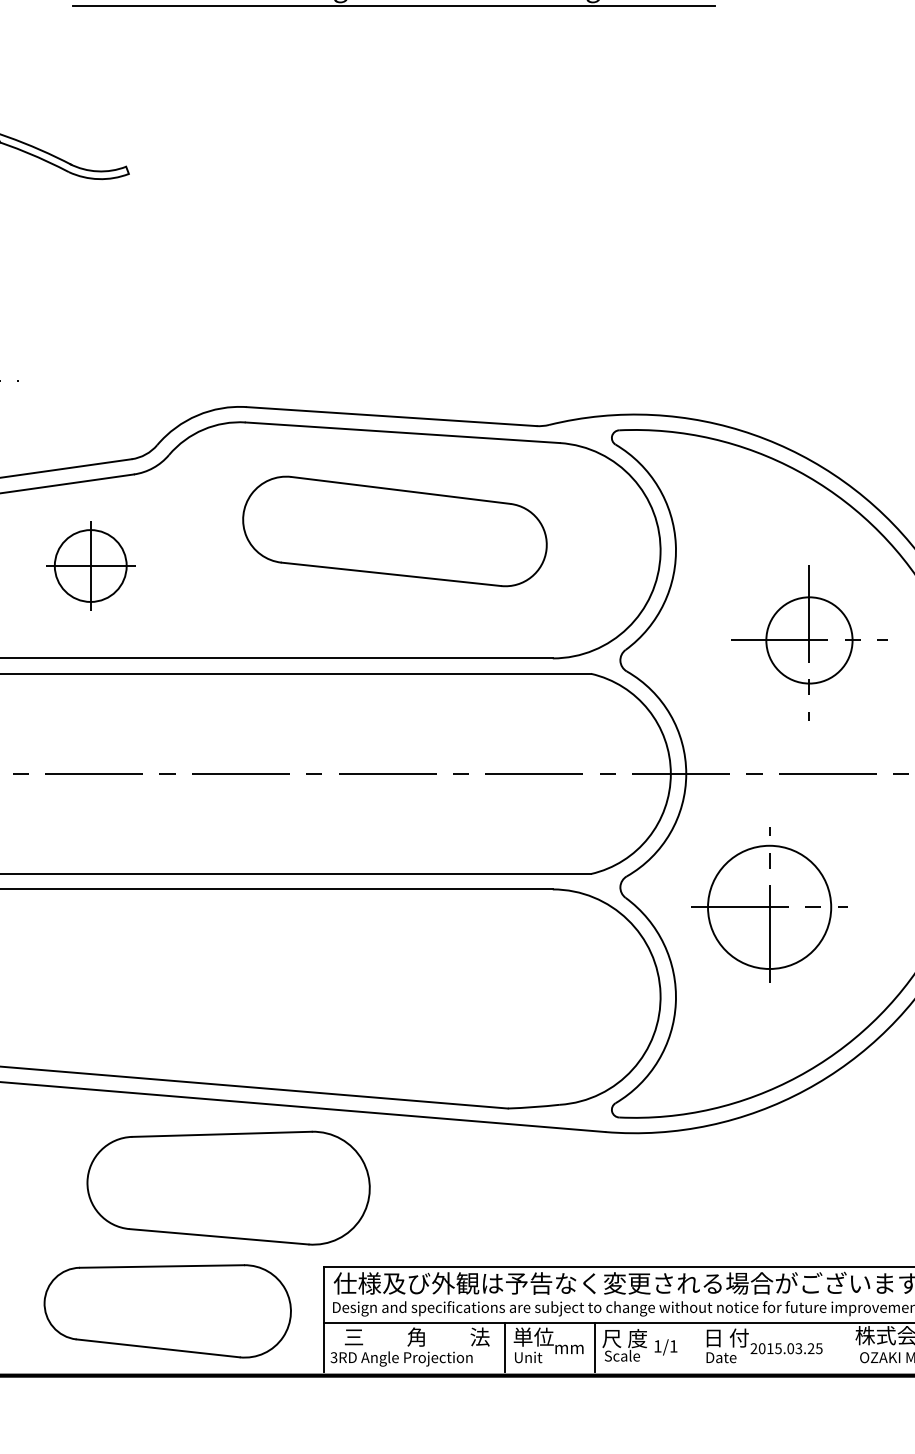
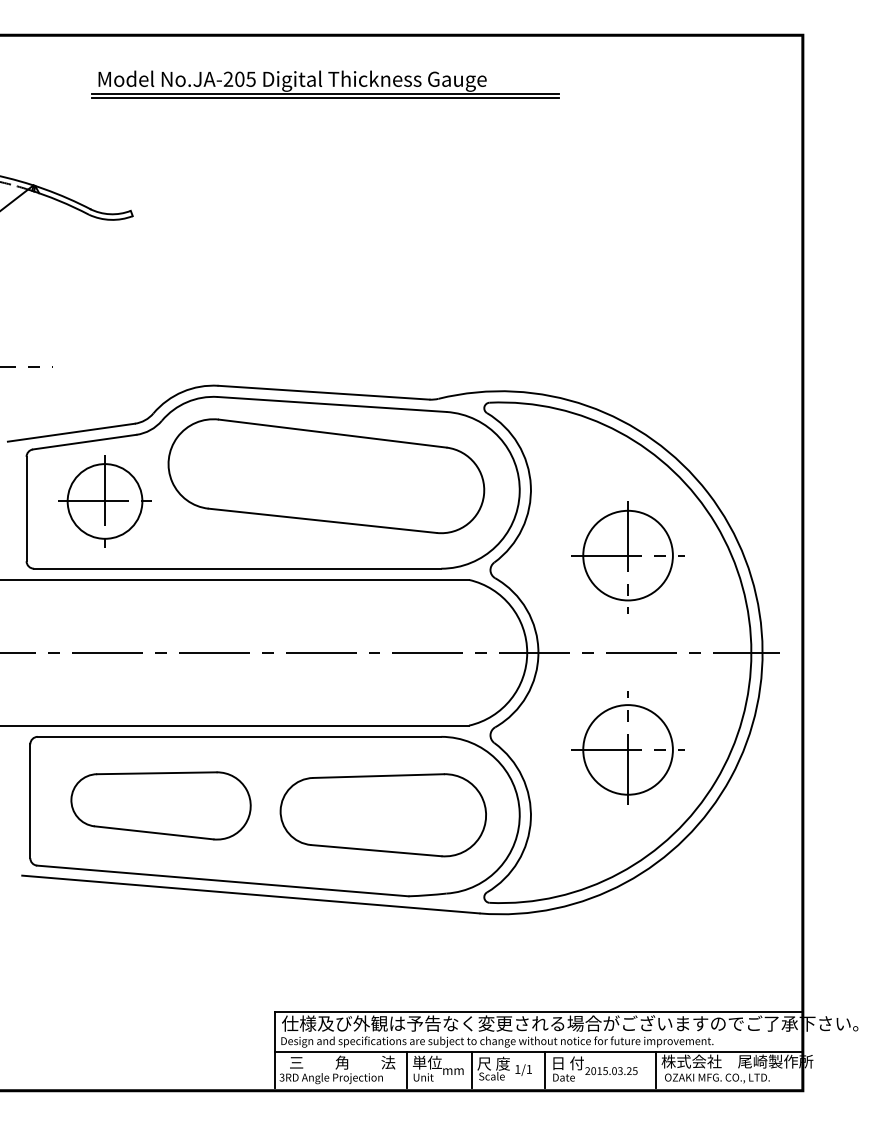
line: (393, 10) -> (325, 97), added
part: (395, 531) -> (326, 476), size x1.43
part: (90, 566) -> (104, 501), size x1.43
circle: (808, 640) -> (627, 555), size x1.43
part: (768, 904) -> (627, 747), moved
part: (227, 1188) -> (382, 815), moved
part: (166, 1310) -> (160, 805), moved
line: (694, 1347) -> (544, 1070), added
line: (847, 1347) -> (655, 1070), added

